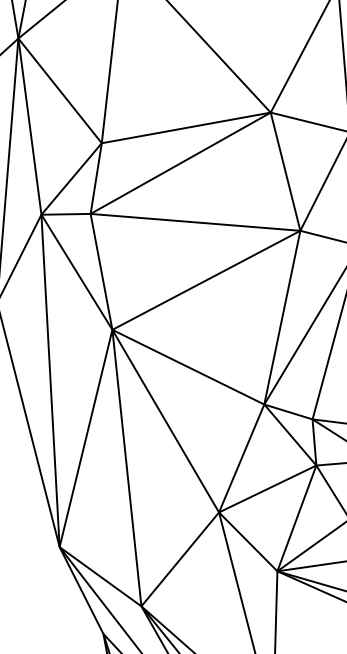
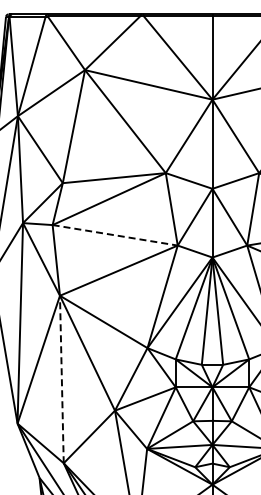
line: (196, 222) -> (115, 235), solid -> dashed
line: (126, 468) -> (61, 379), solid -> dashed

